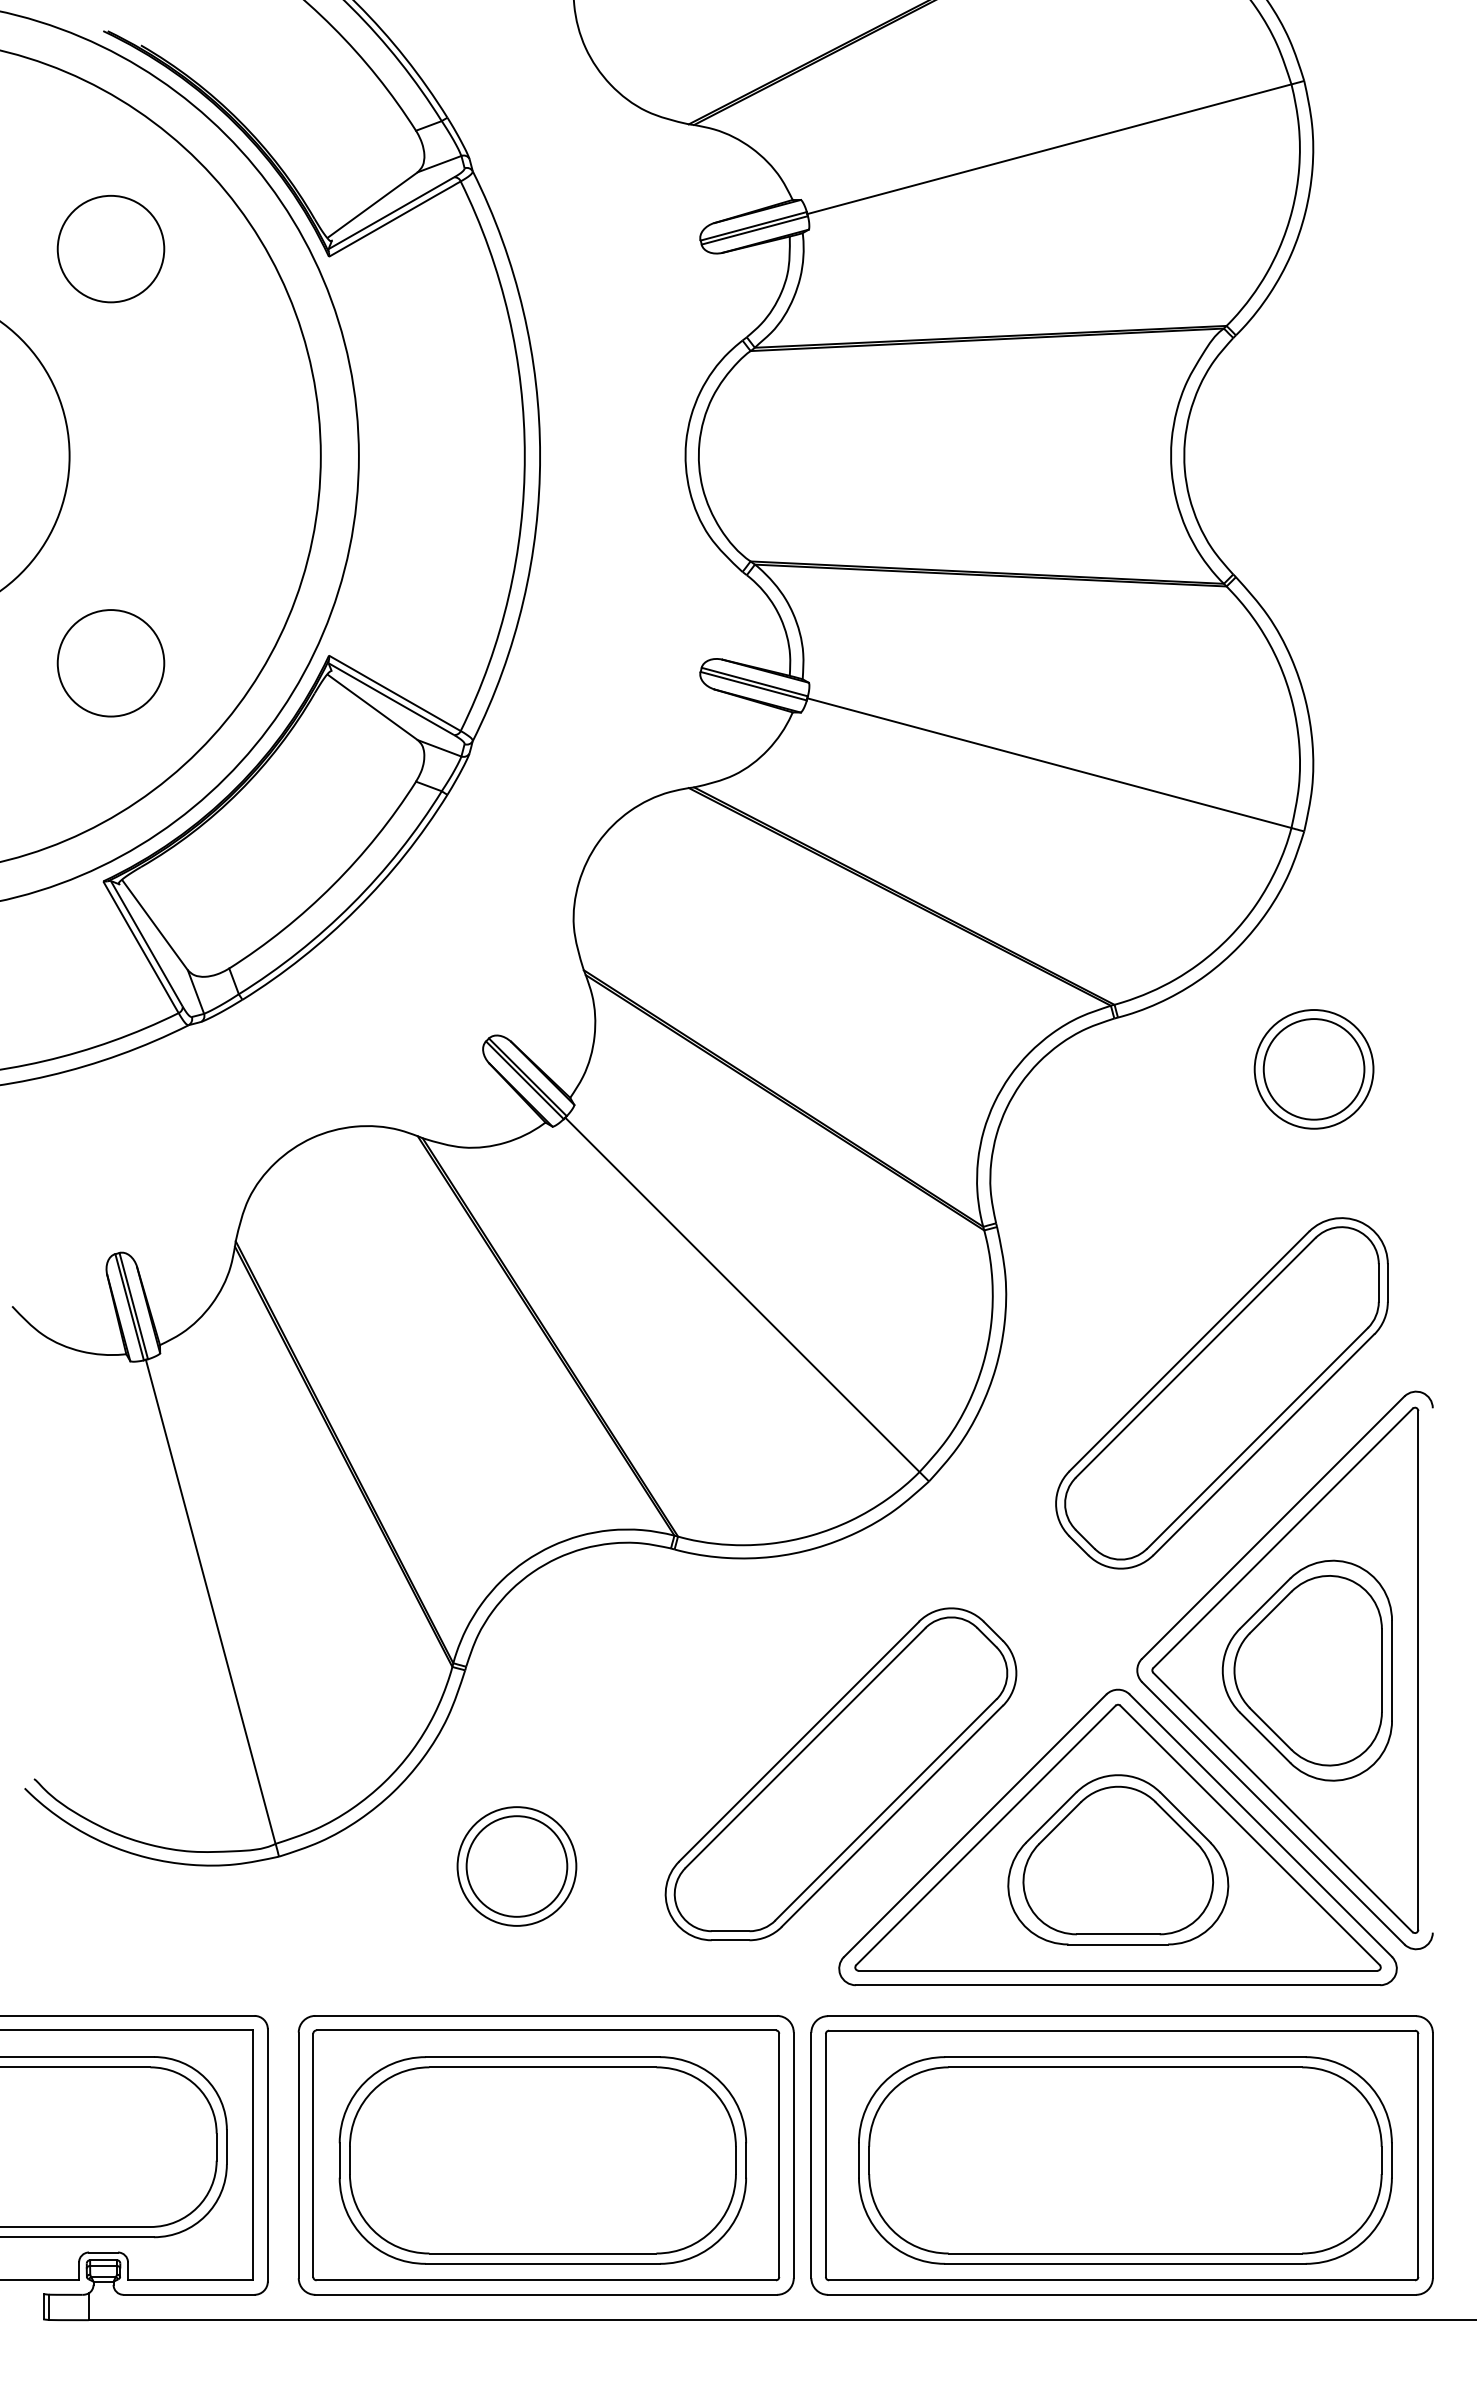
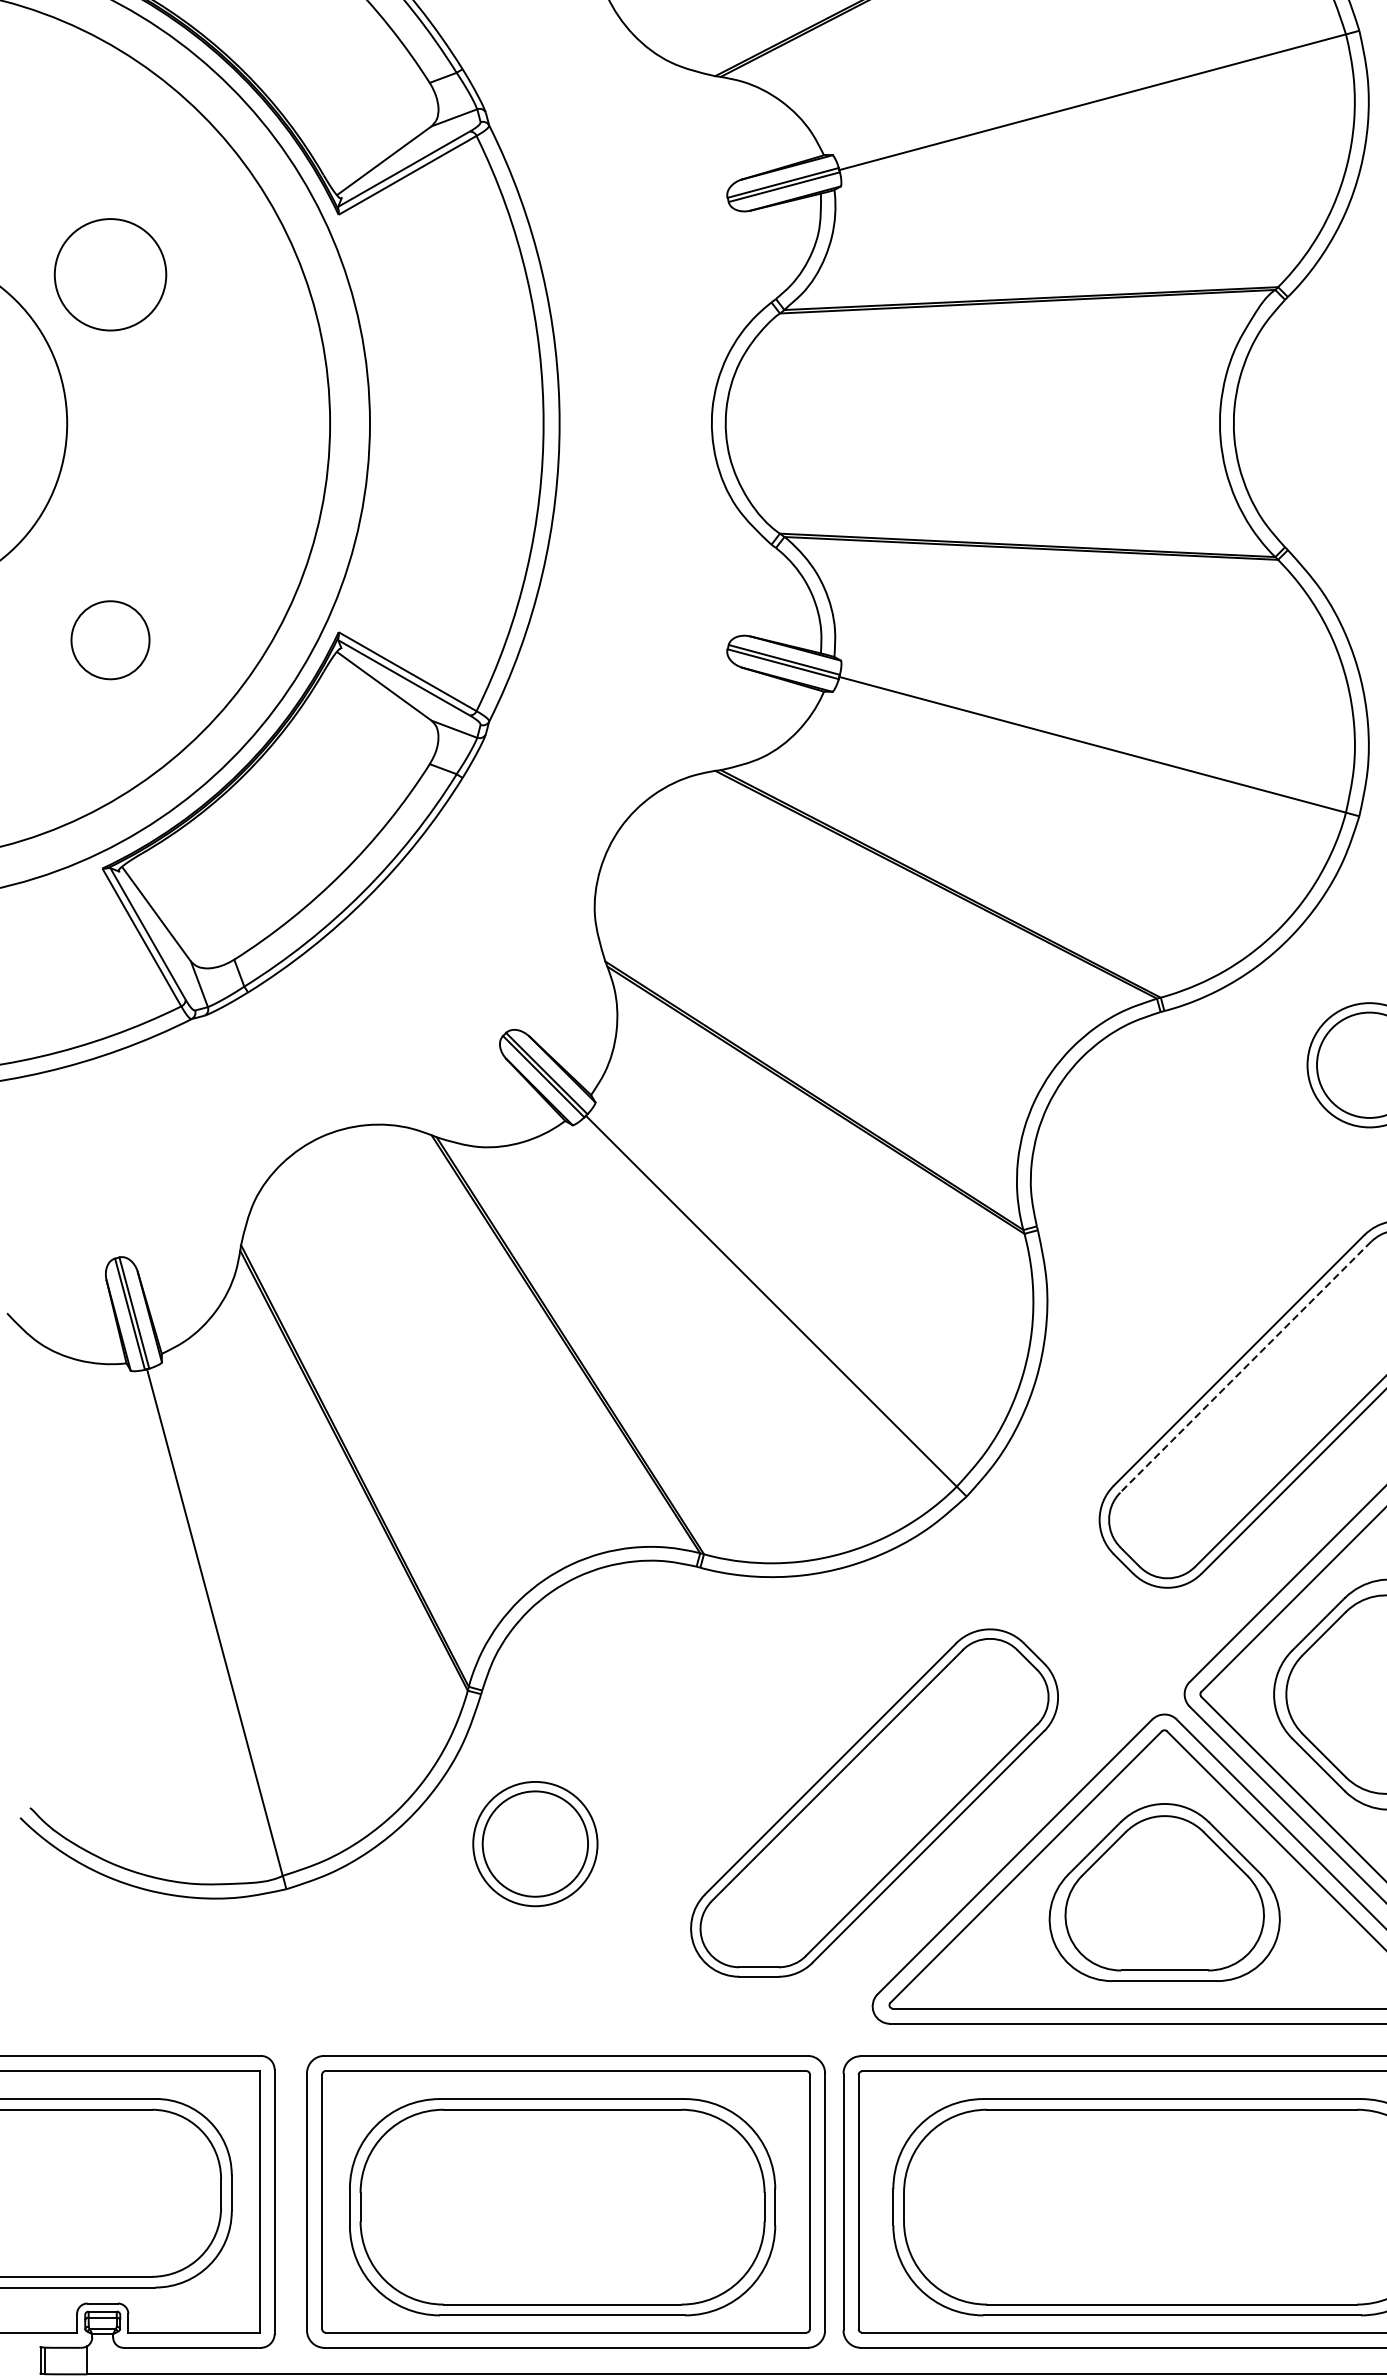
circle: (110, 249) -> (109, 275), moved
circle: (110, 663) -> (109, 640), size x0.7
line: (1195, 1358) -> (1245, 1367), solid -> dashed
part: (516, 1866) -> (534, 1844), moved

